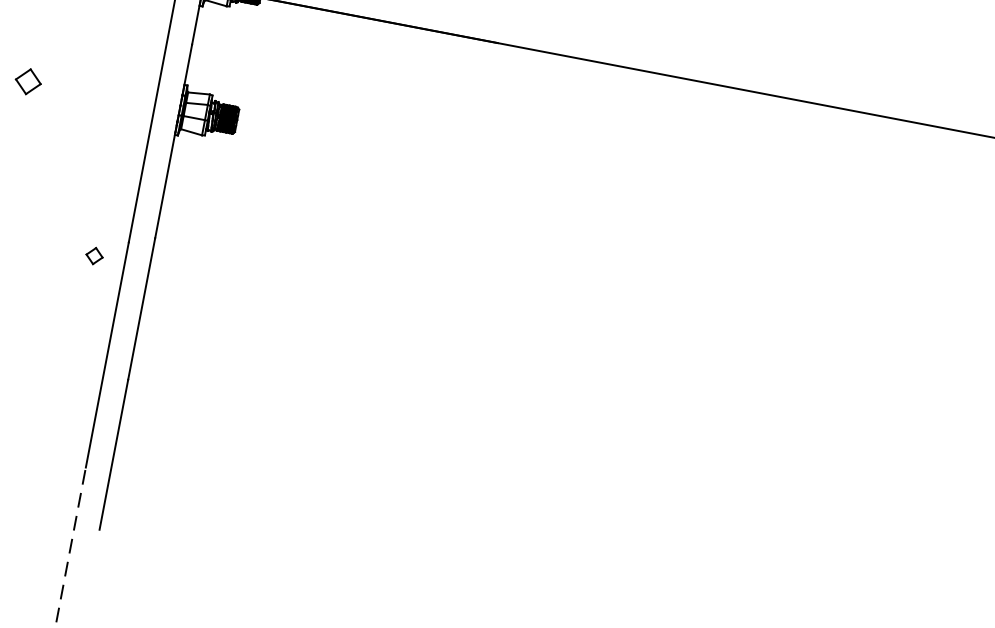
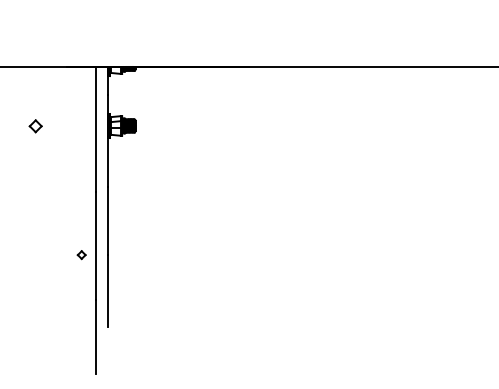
part: (93, 256) -> (81, 255), moved
line: (71, 544) -> (96, 336), dashed -> solid

